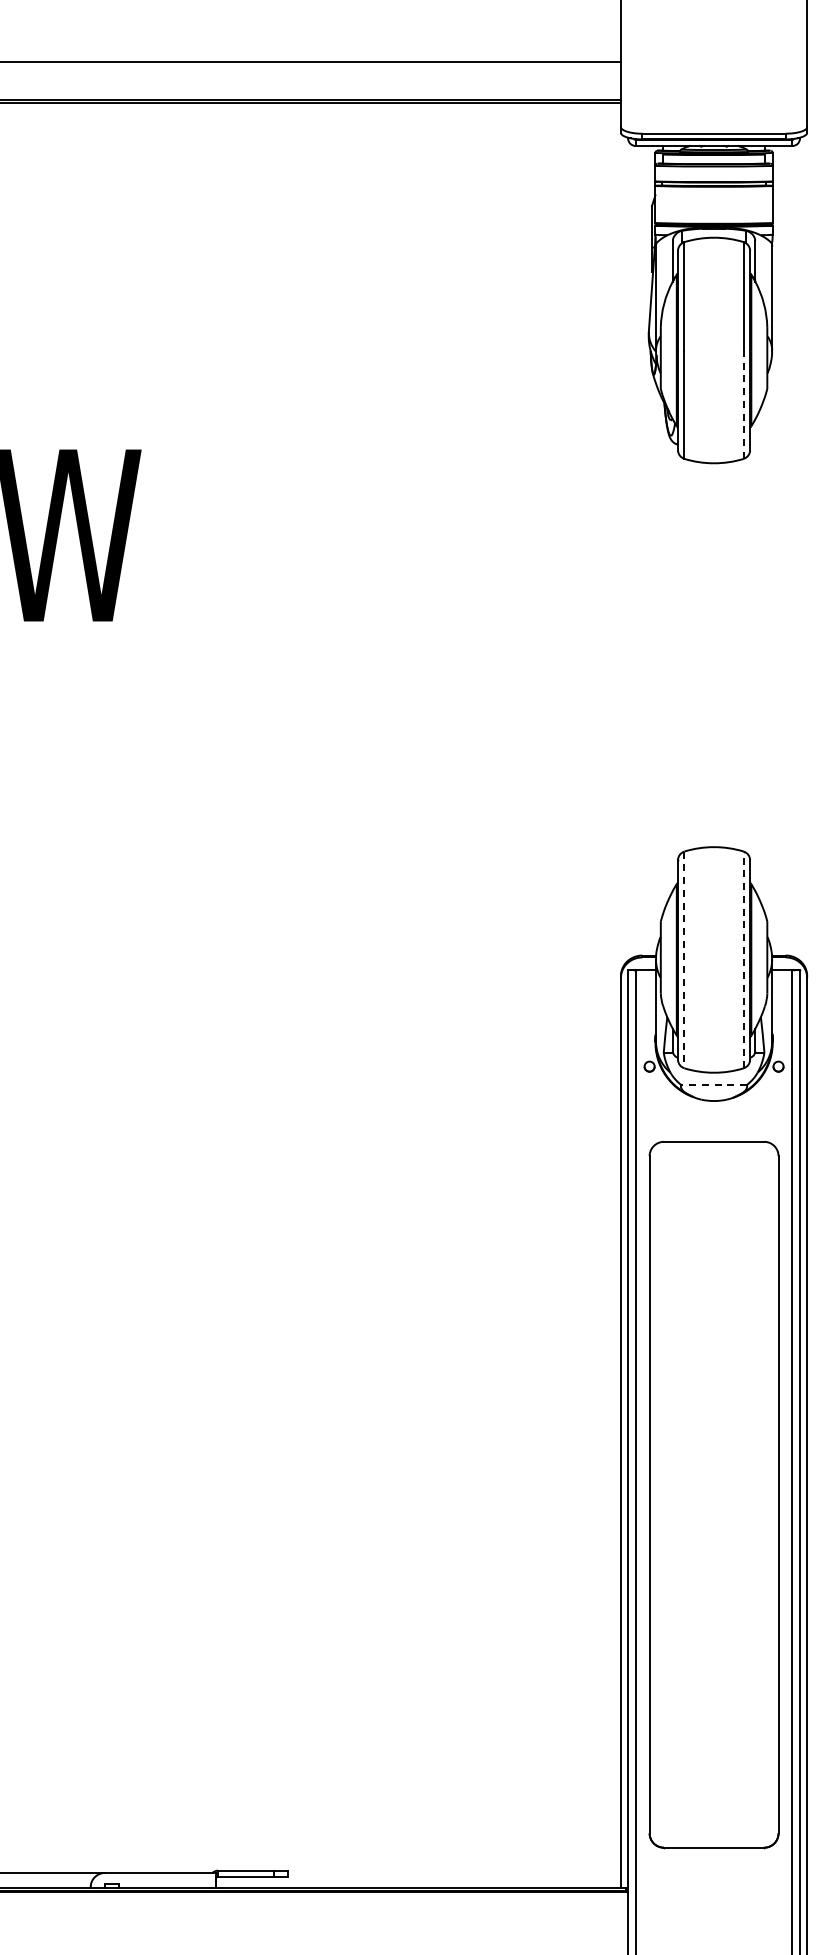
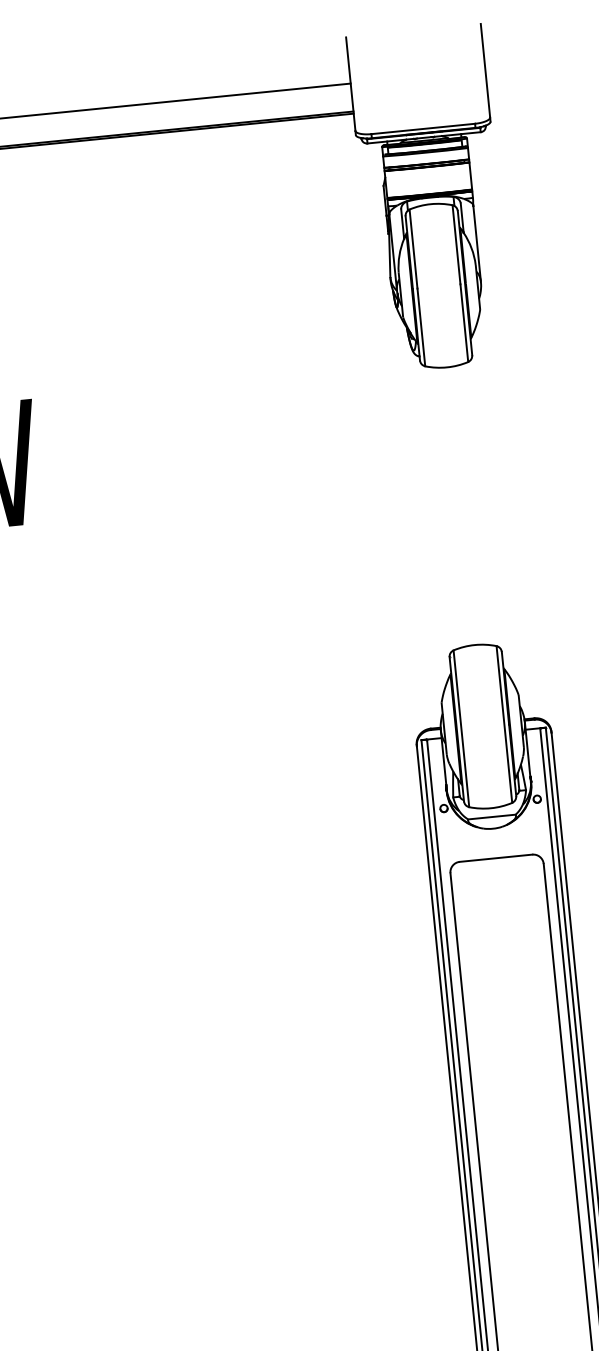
line: (743, 405) -> (464, 323), dashed -> solid
line: (743, 959) -> (504, 724), dashed -> solid
line: (684, 960) -> (461, 729), dashed -> solid
line: (714, 1084) -> (492, 816), dashed -> solid

